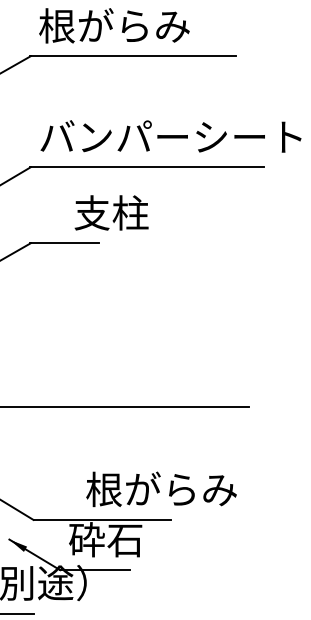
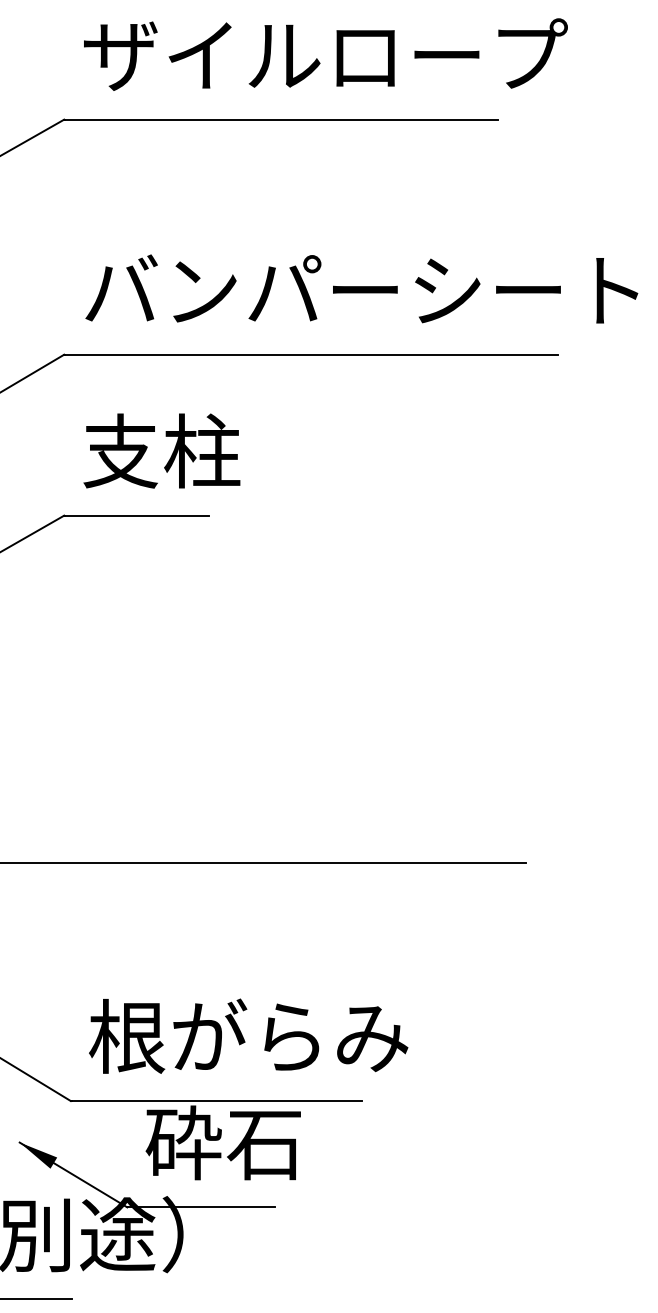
text: (153, 25) -> (324, 54), 根がらみ -> ザイルロープ
text: (111, 212) -> (161, 450), moved
text: (161, 489) -> (248, 1036), moved

